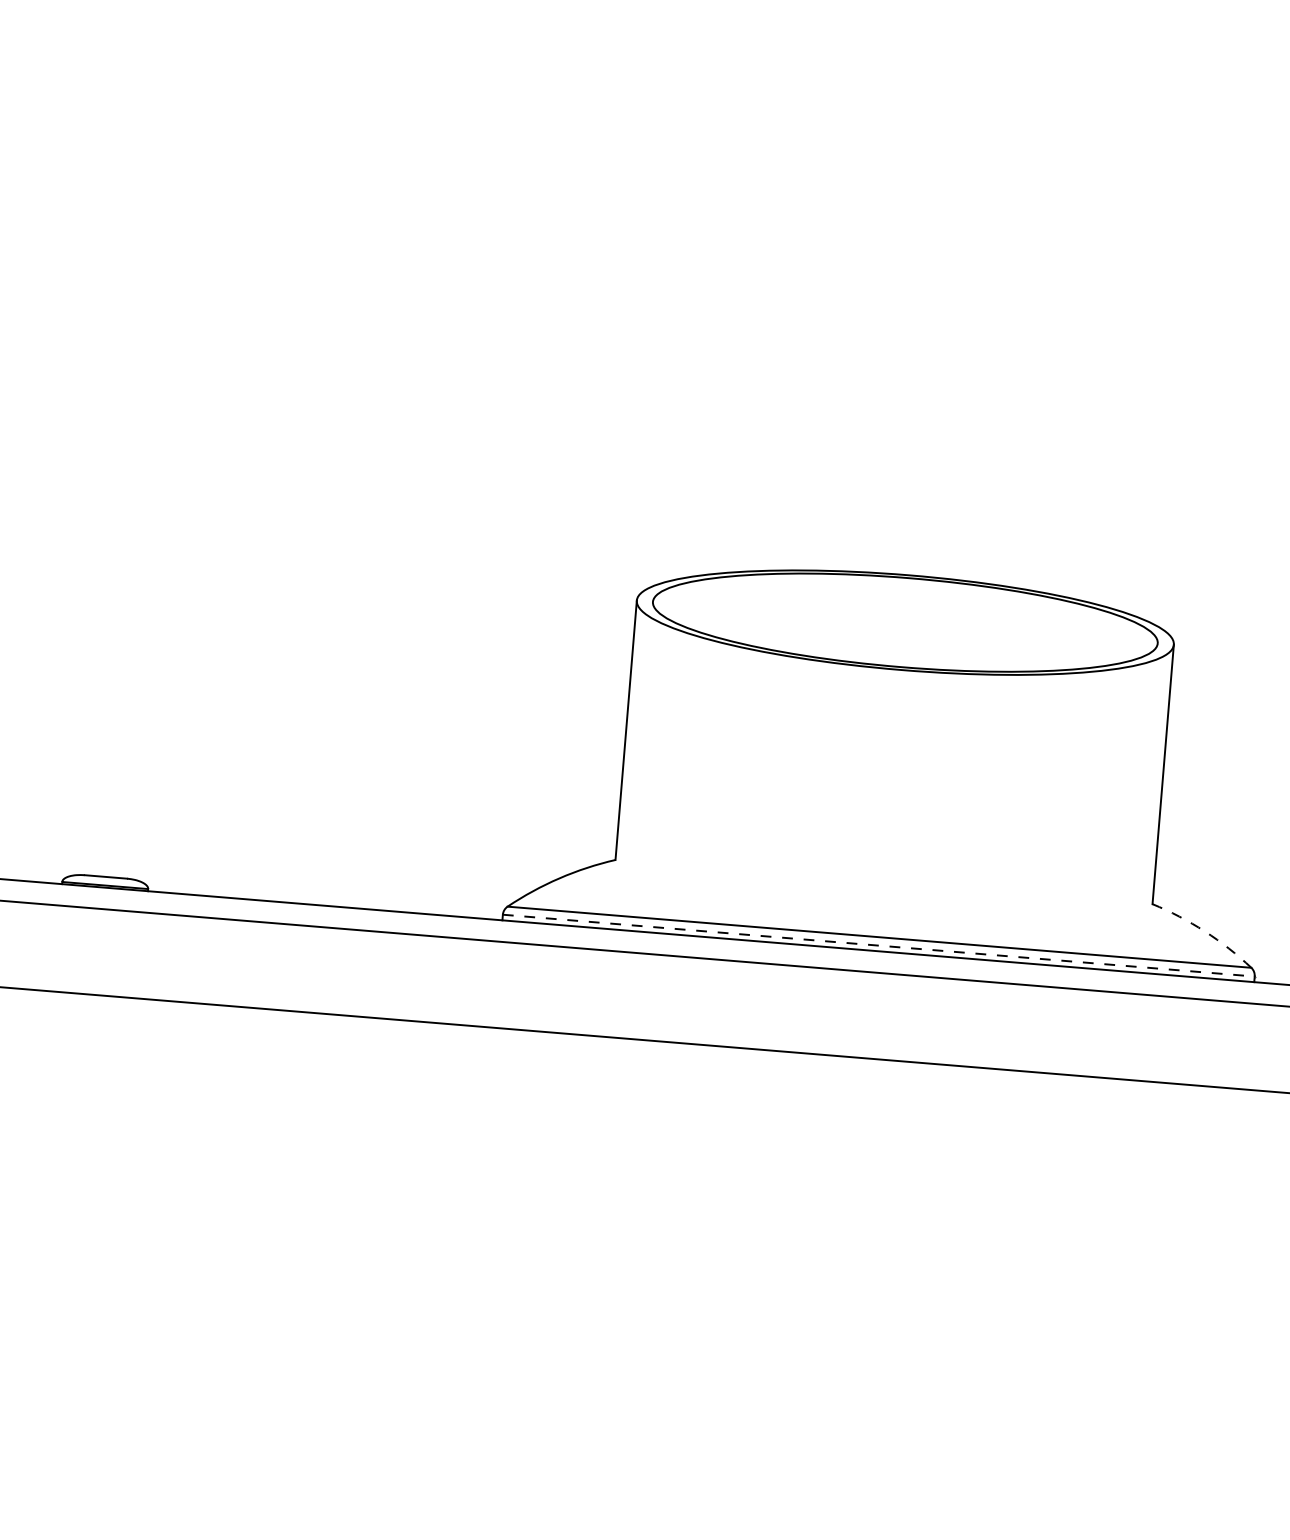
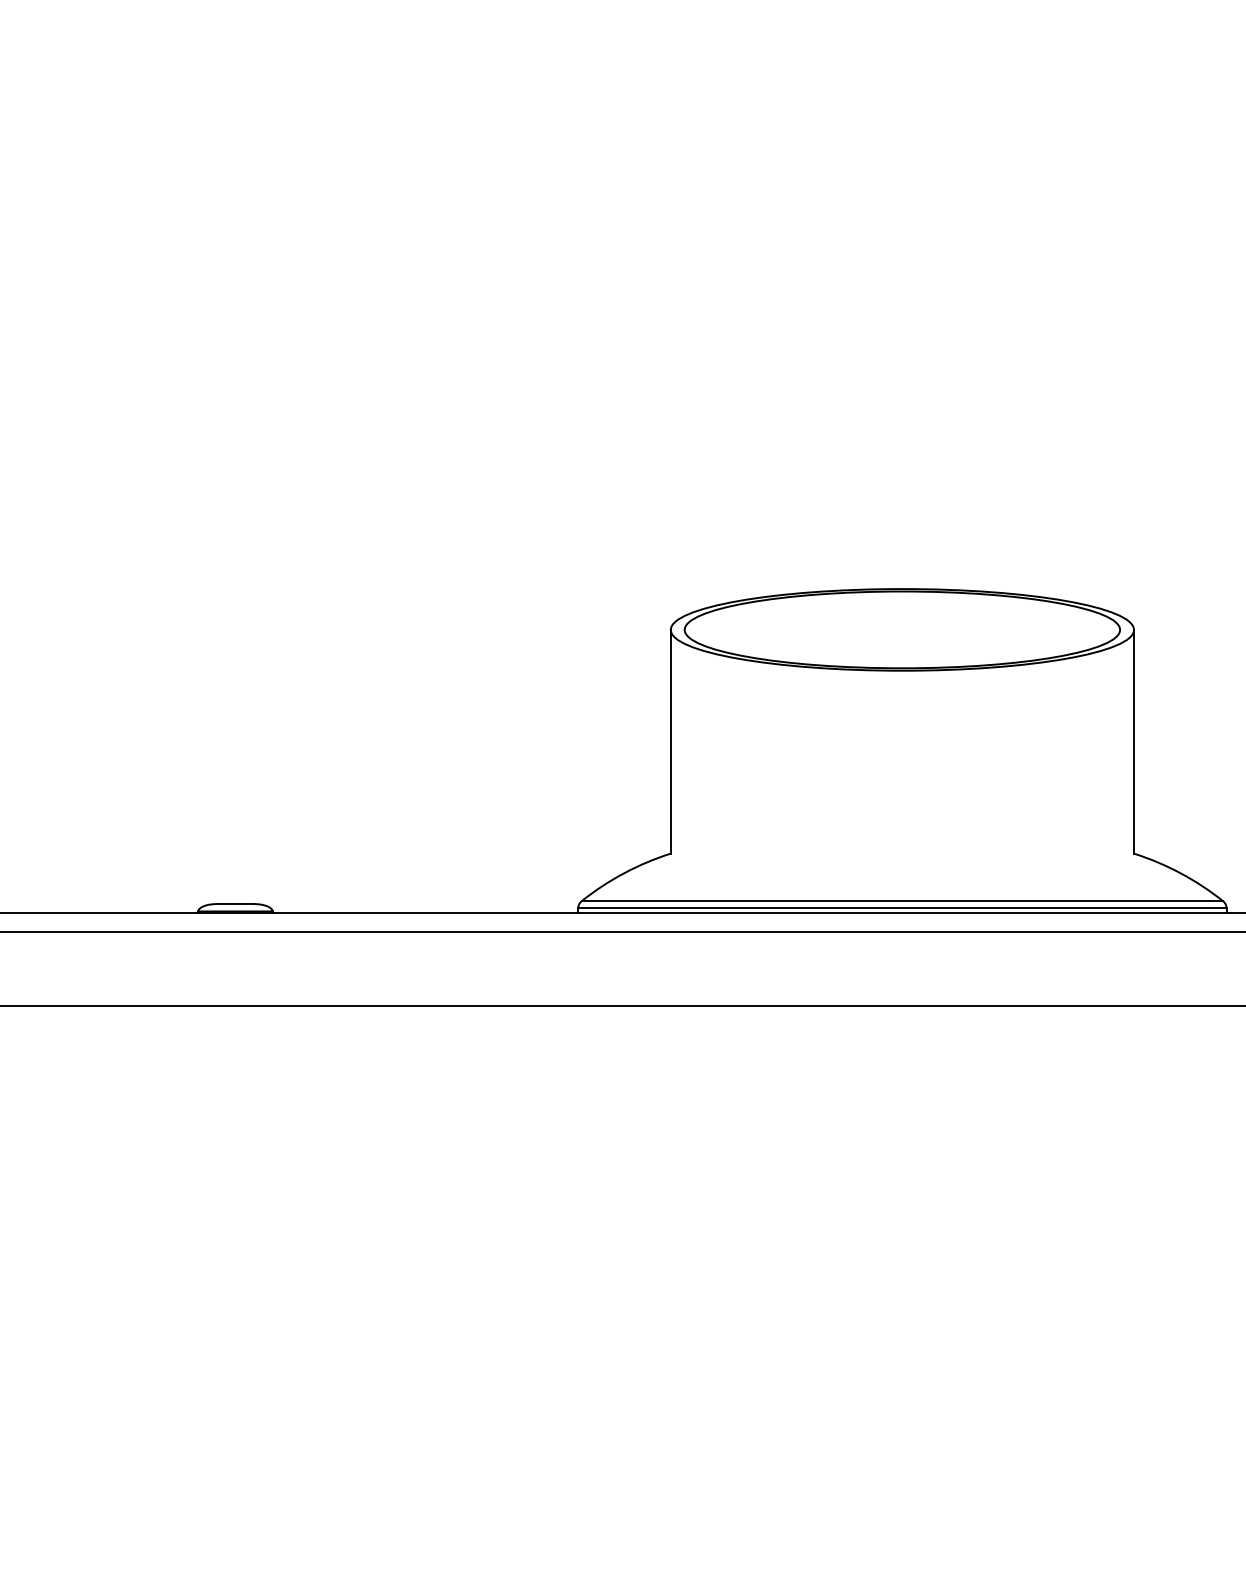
arc: (1204, 931) -> (1180, 873), dashed -> solid
line: (878, 945) -> (902, 908), dashed -> solid

